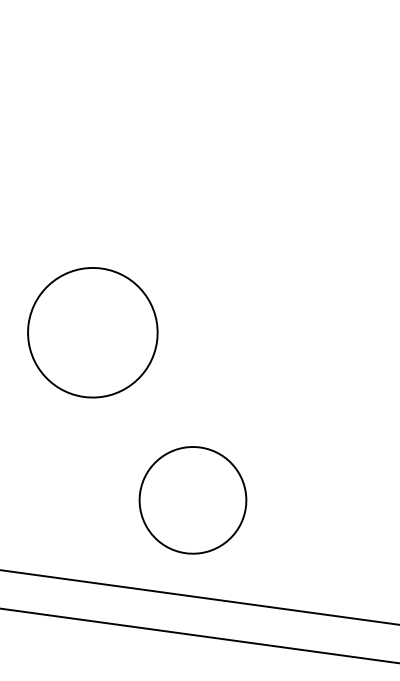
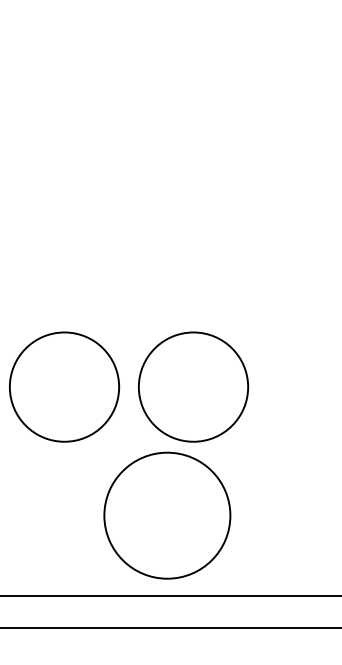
circle: (244, 352) -> (193, 386), added
circle: (193, 500) -> (167, 515), size x1.4

